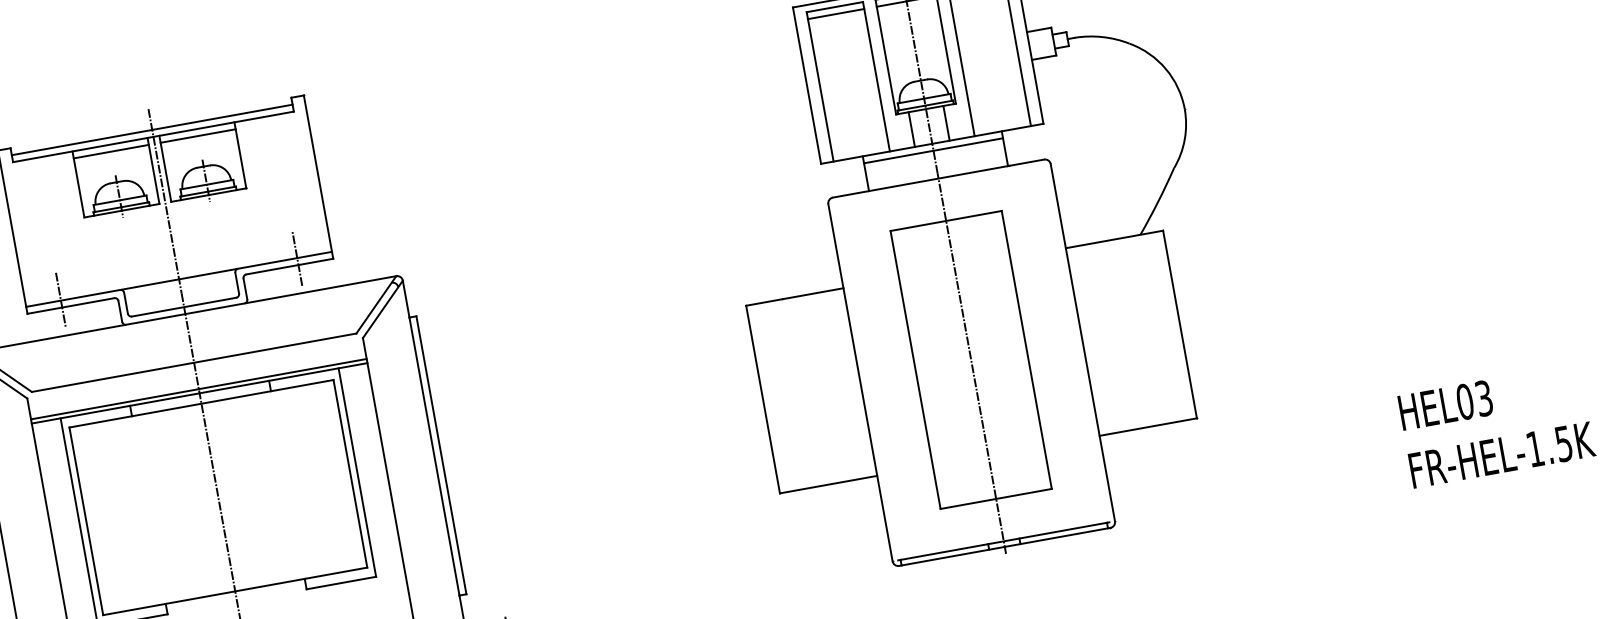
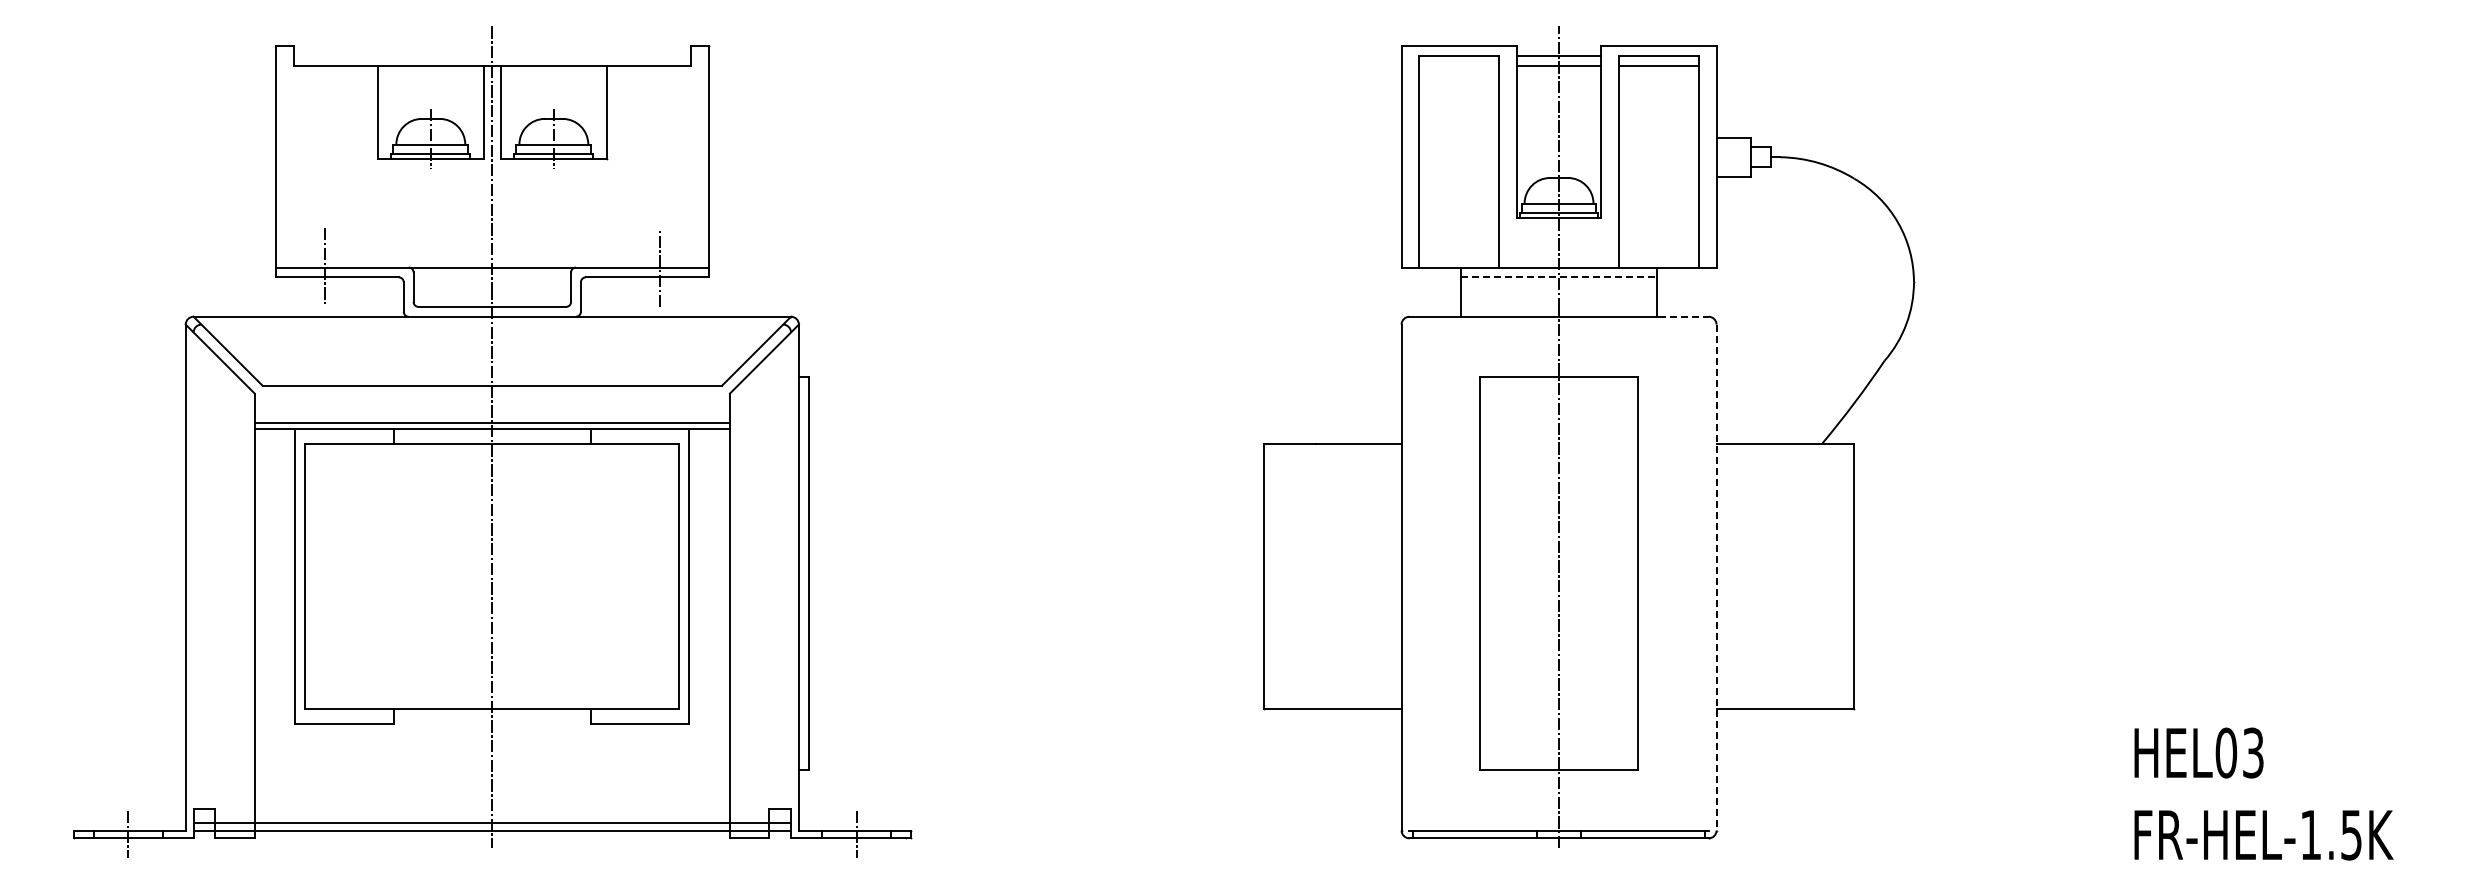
line: (836, 13) -> (1459, 65), removed
line: (946, 123) -> (1583, 242), removed
line: (152, 129) -> (492, 55), removed
line: (911, 129) -> (1534, 242), removed
line: (197, 136) -> (553, 75), removed
line: (933, 150) -> (1559, 277), solid -> dashed
line: (111, 151) -> (430, 75), removed
line: (1027, 162) -> (1684, 316), solid -> dashed
line: (1082, 342) -> (1716, 577), solid -> dashed

